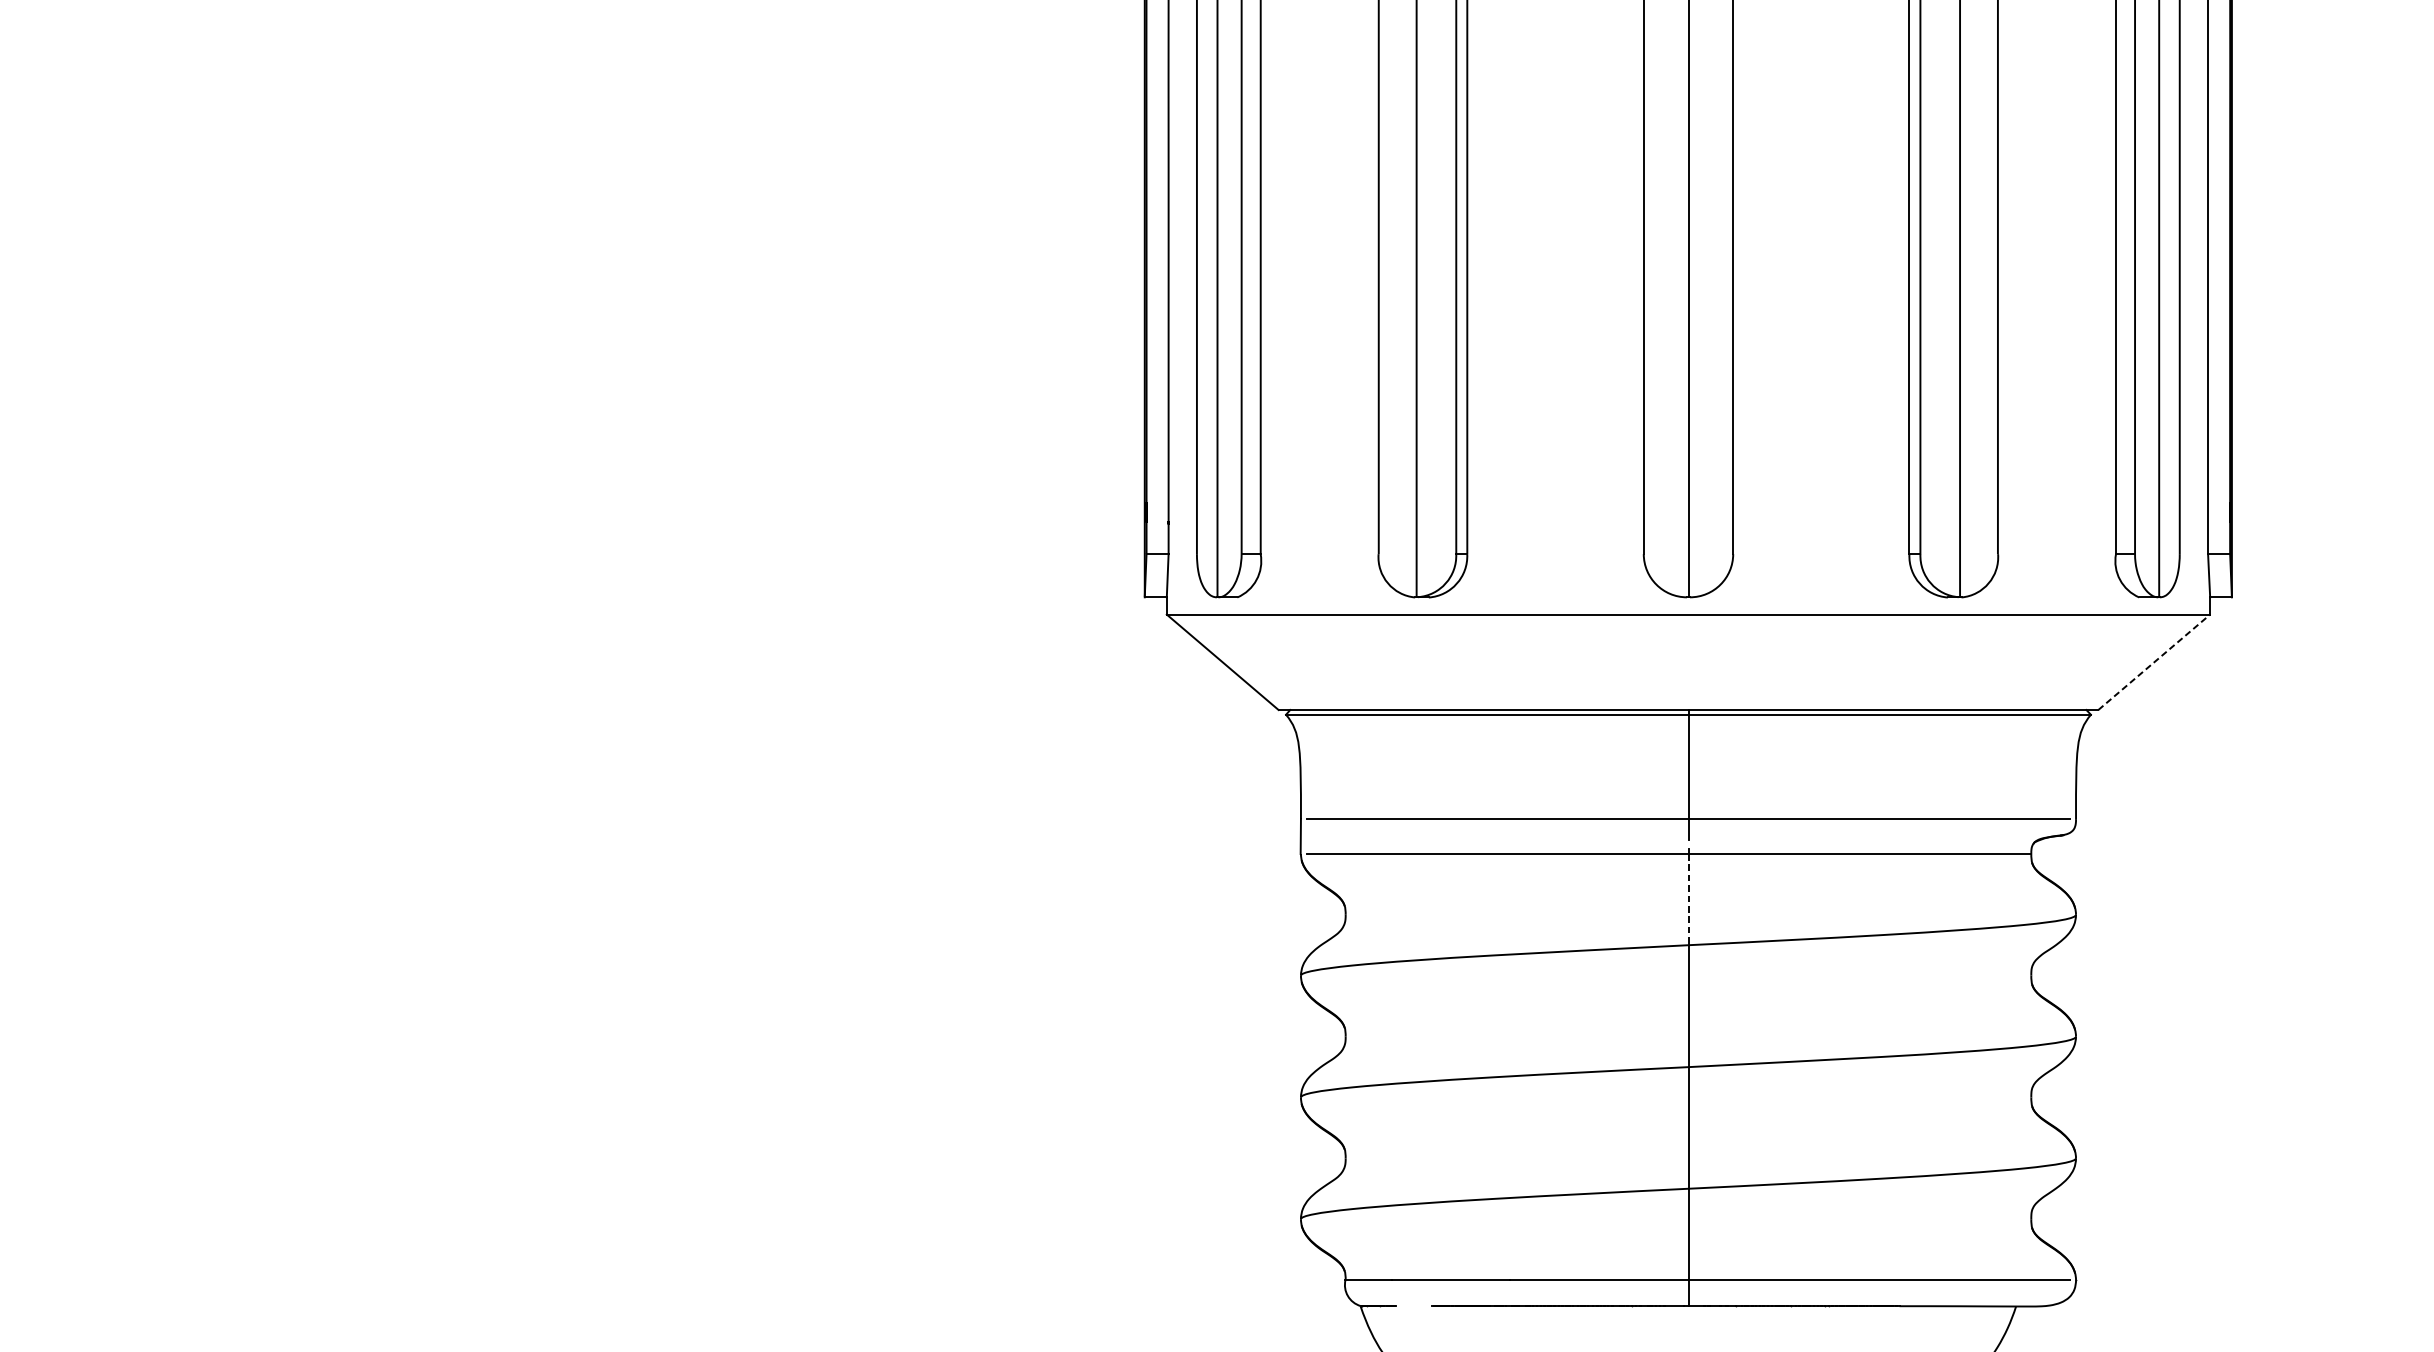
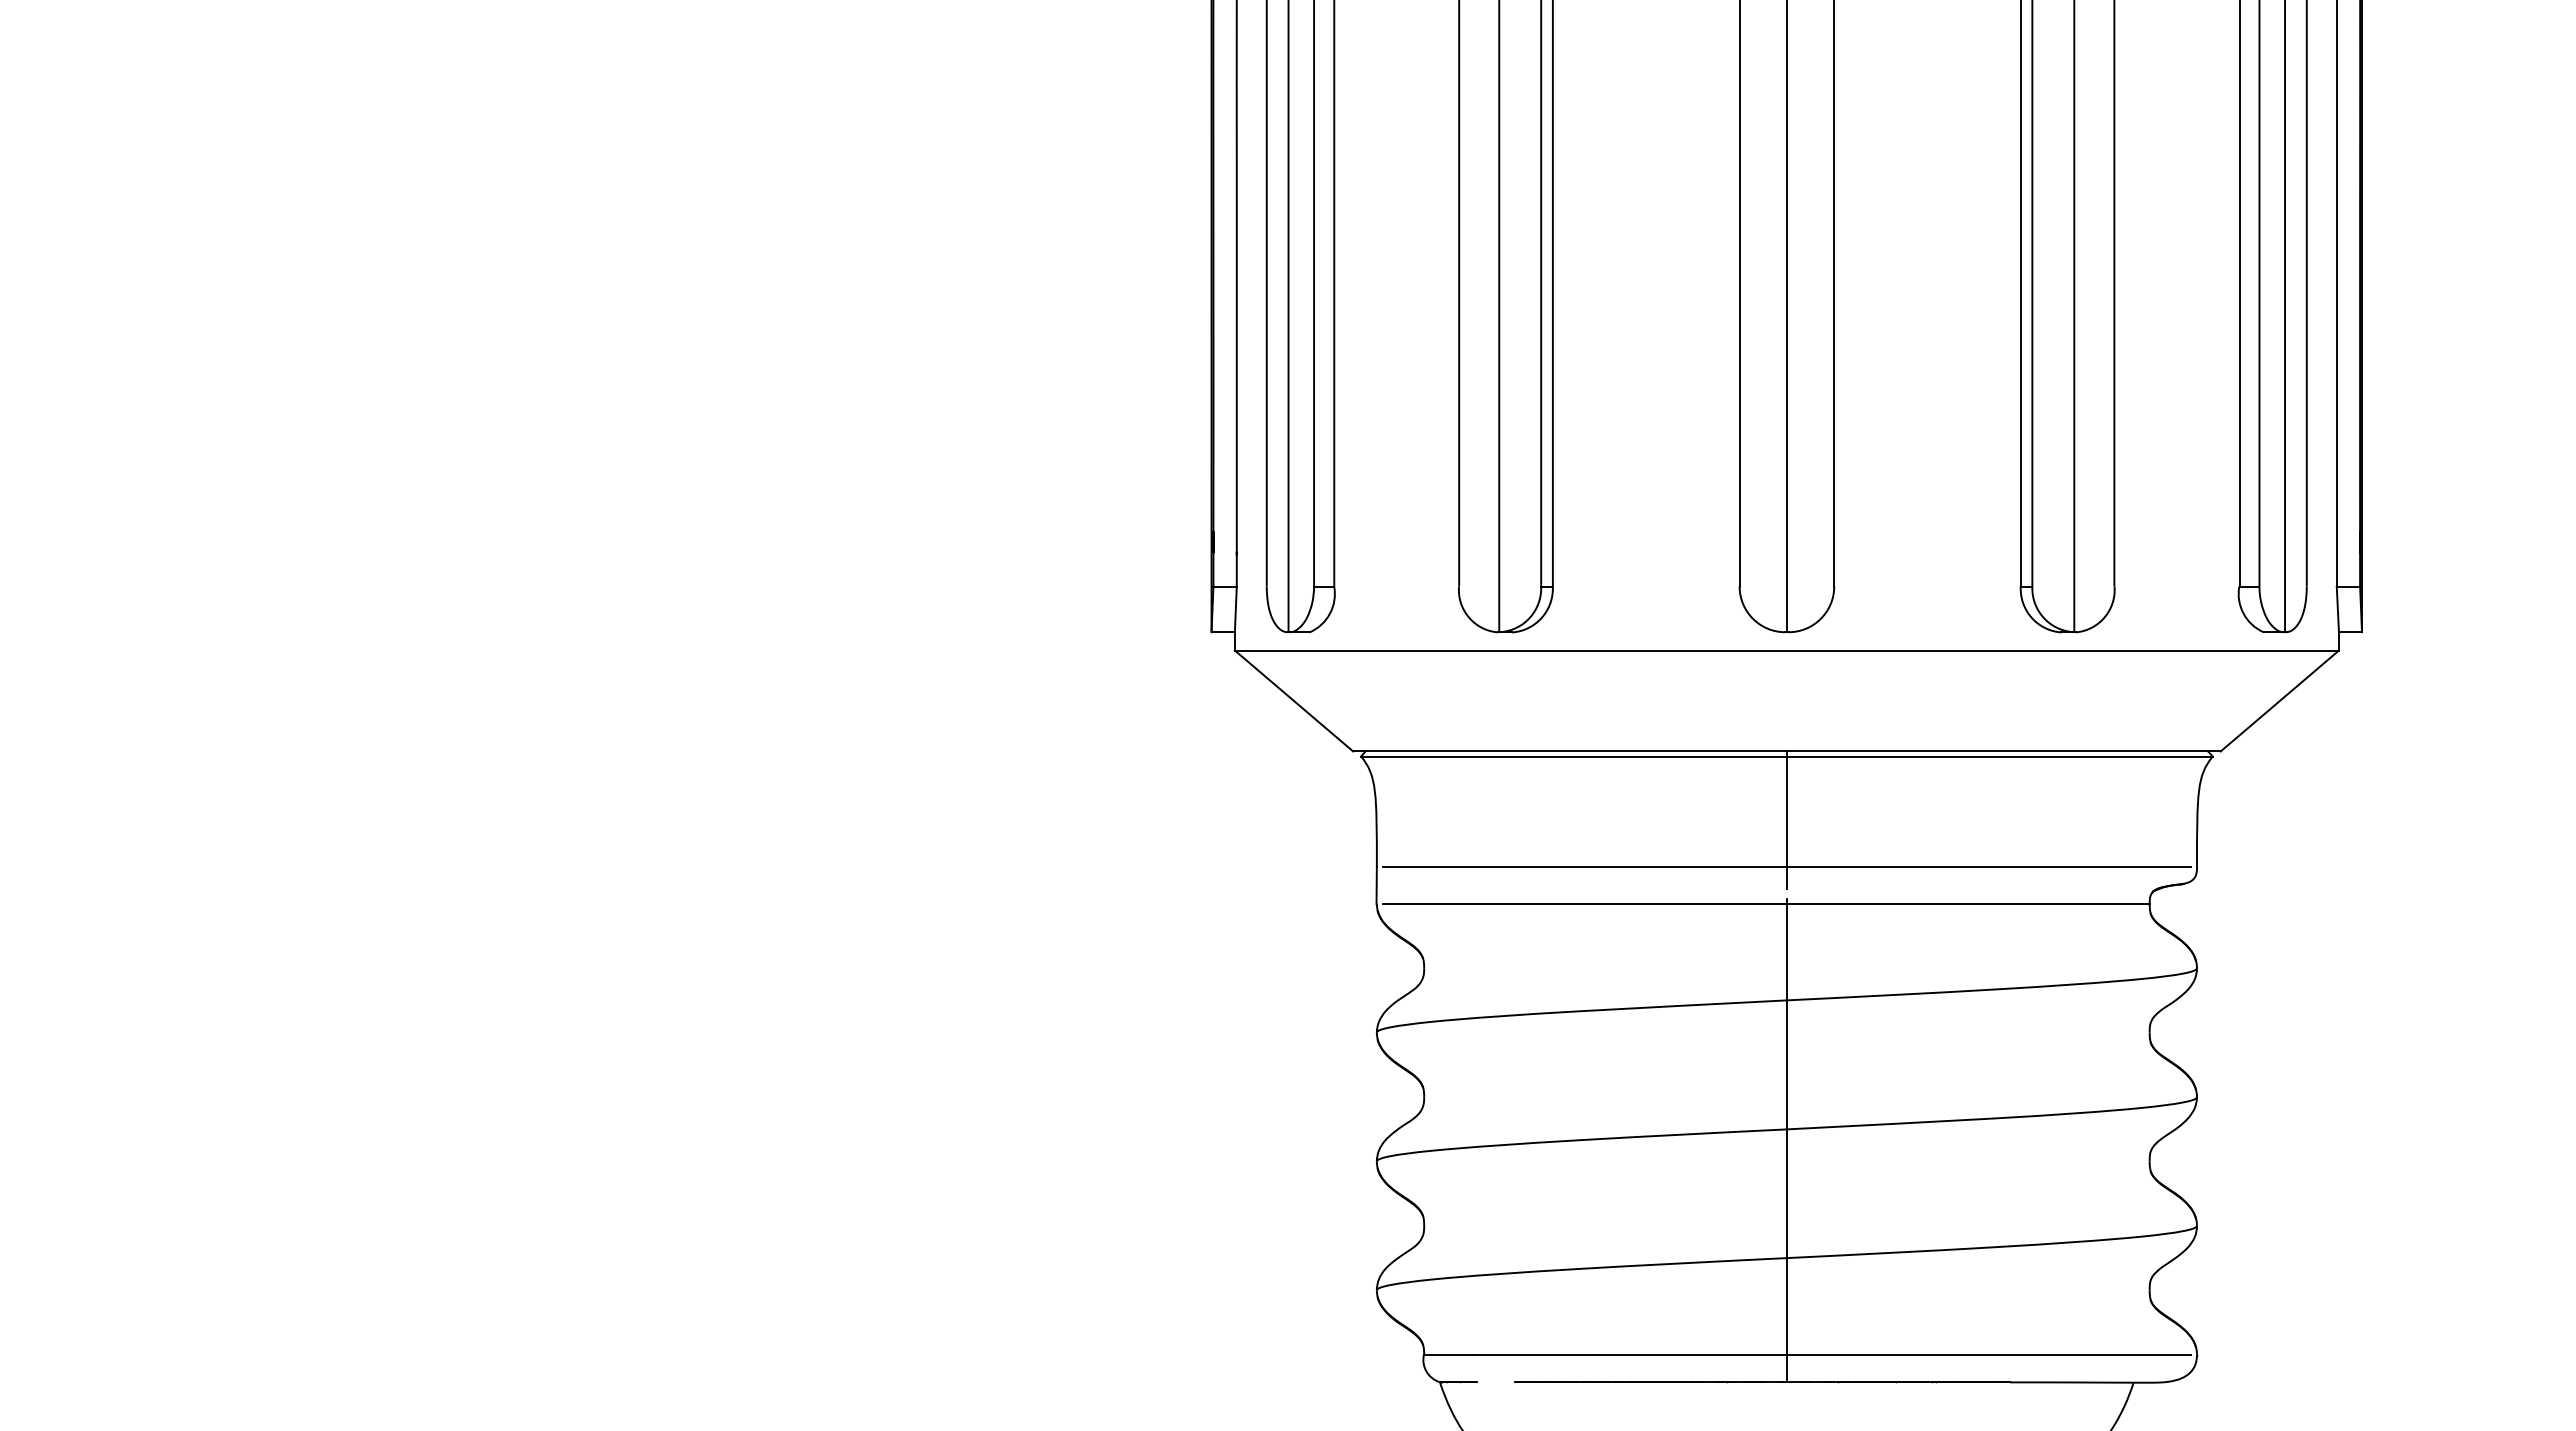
line: (2153, 662) -> (2279, 701), dashed -> solid
line: (1688, 899) -> (1786, 952), dashed -> solid

